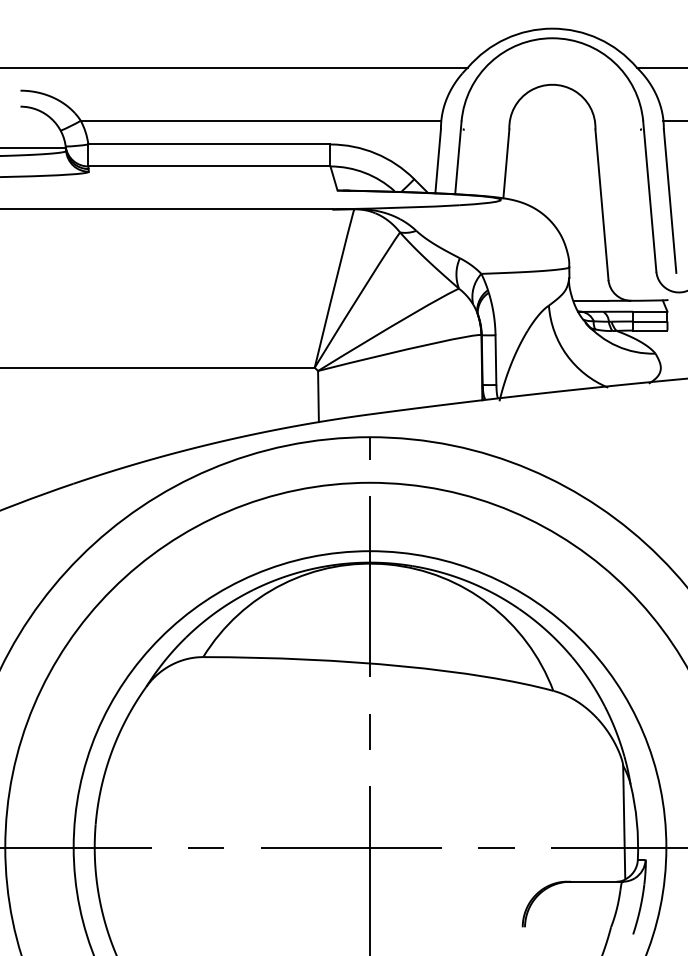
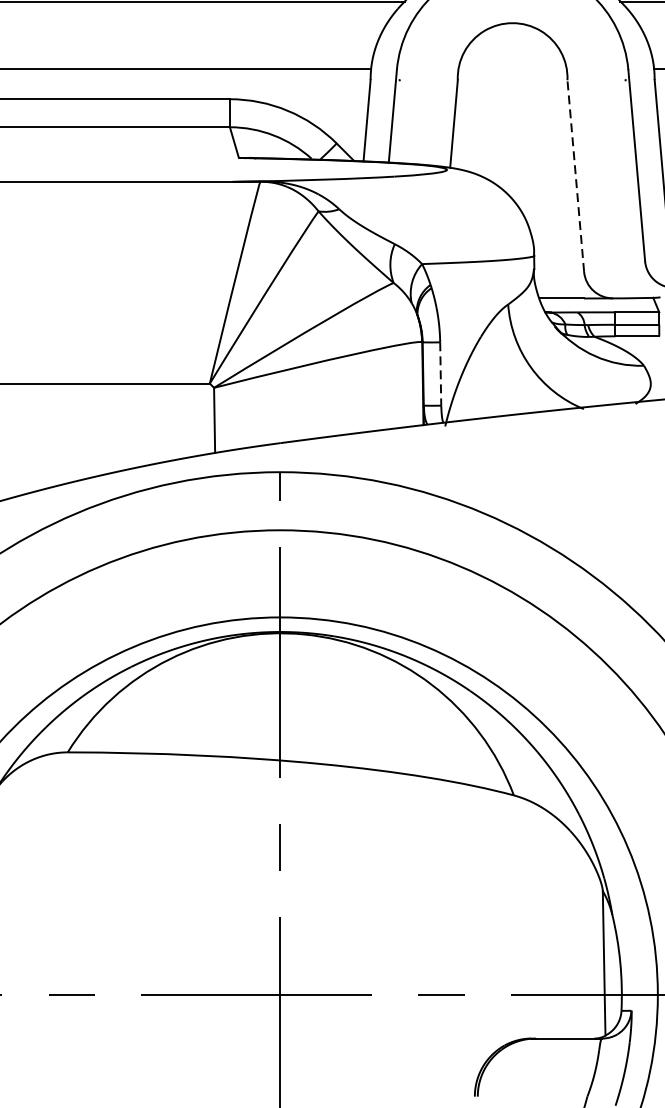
line: (601, 204) -> (575, 175), solid -> dashed
line: (495, 360) -> (440, 374), solid -> dashed

